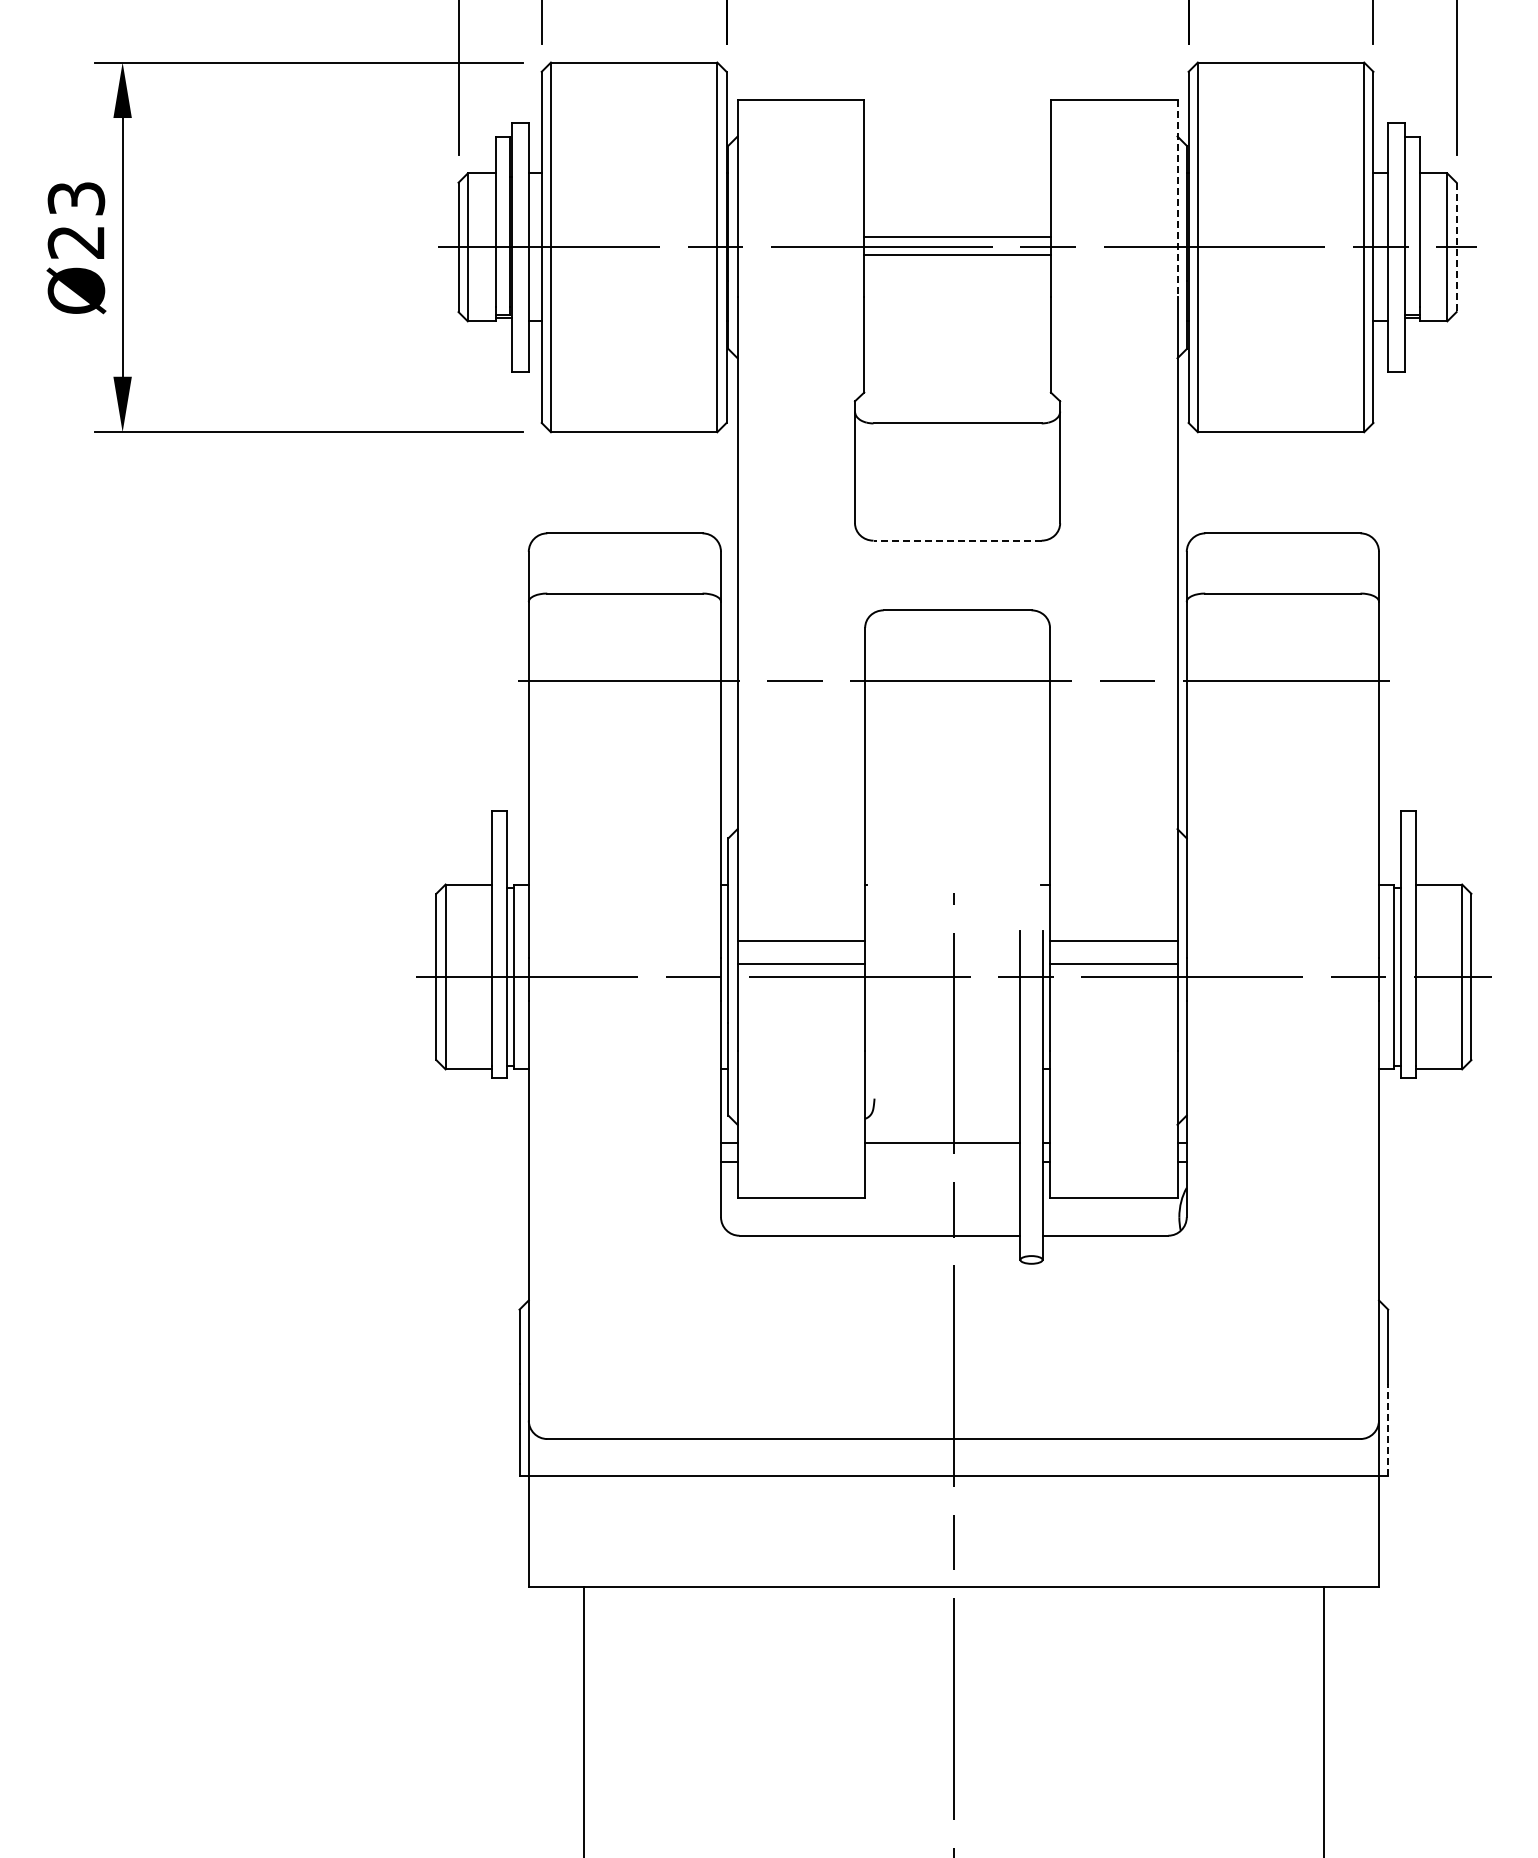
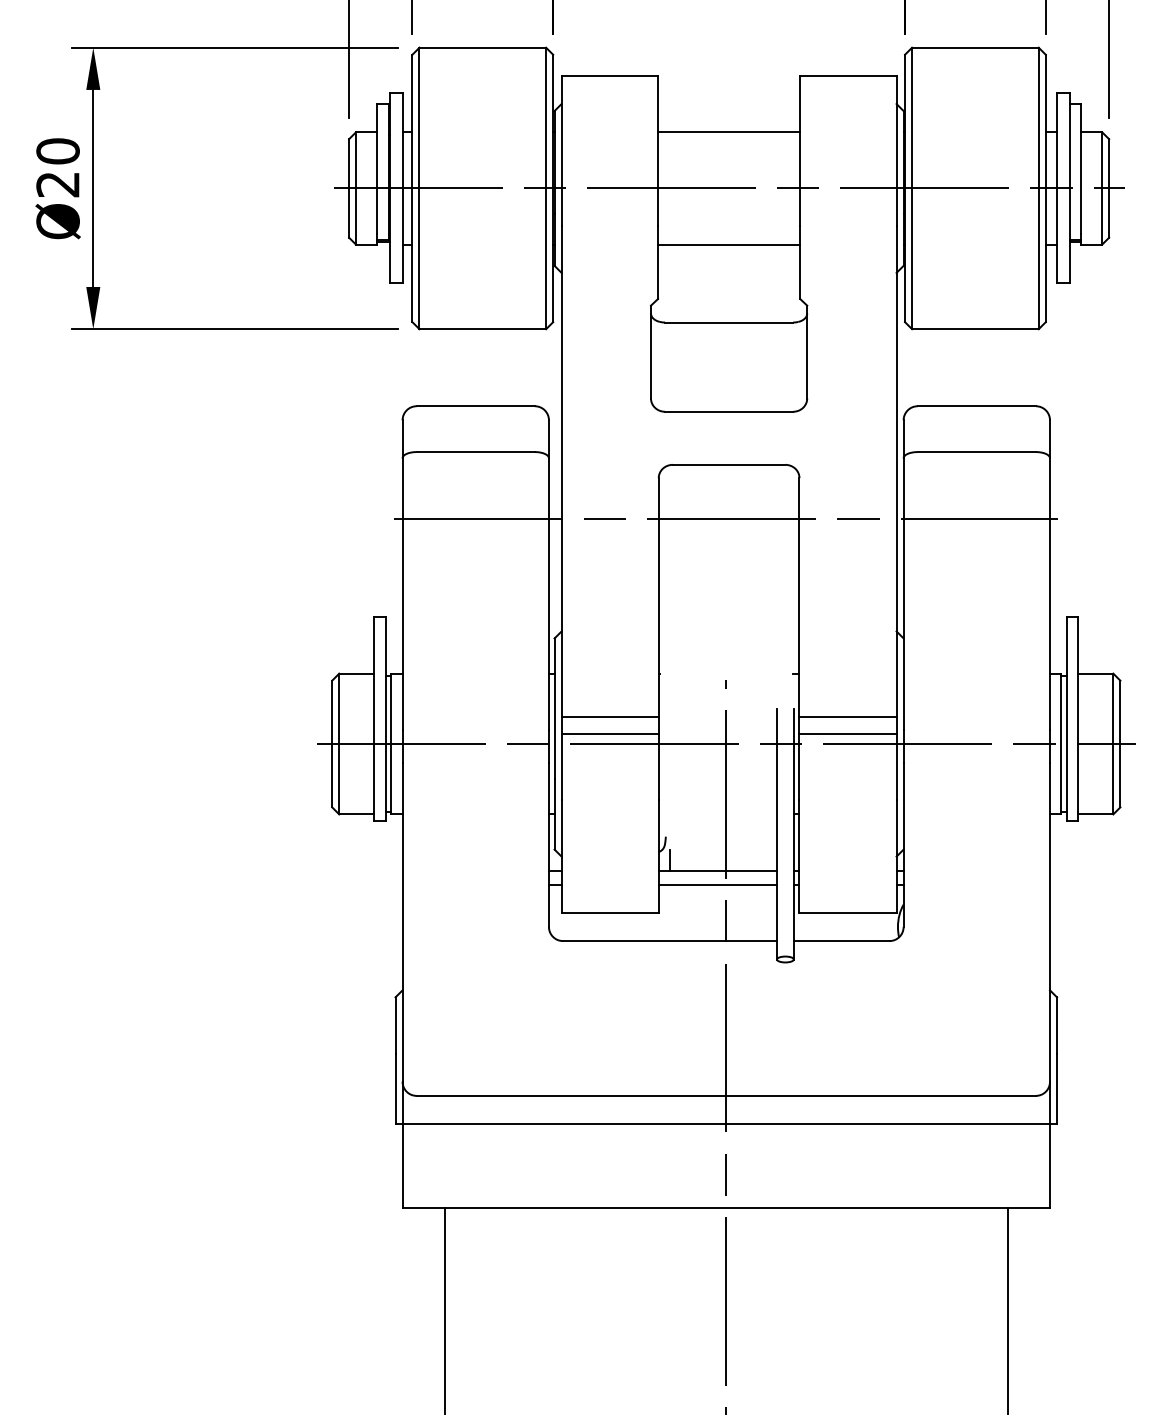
text: (76, 198) -> (58, 151), Ø23 -> Ø20
line: (1177, 198) -> (896, 151), dashed -> solid
line: (957, 237) -> (729, 132), moved
line: (1456, 247) -> (1109, 188), dashed -> solid
line: (957, 255) -> (729, 244), moved
line: (957, 540) -> (729, 411), dashed -> solid
line: (879, 1129) -> (669, 860), added
line: (942, 1161) -> (717, 884), added
line: (1388, 1429) -> (1057, 1088), dashed -> solid

